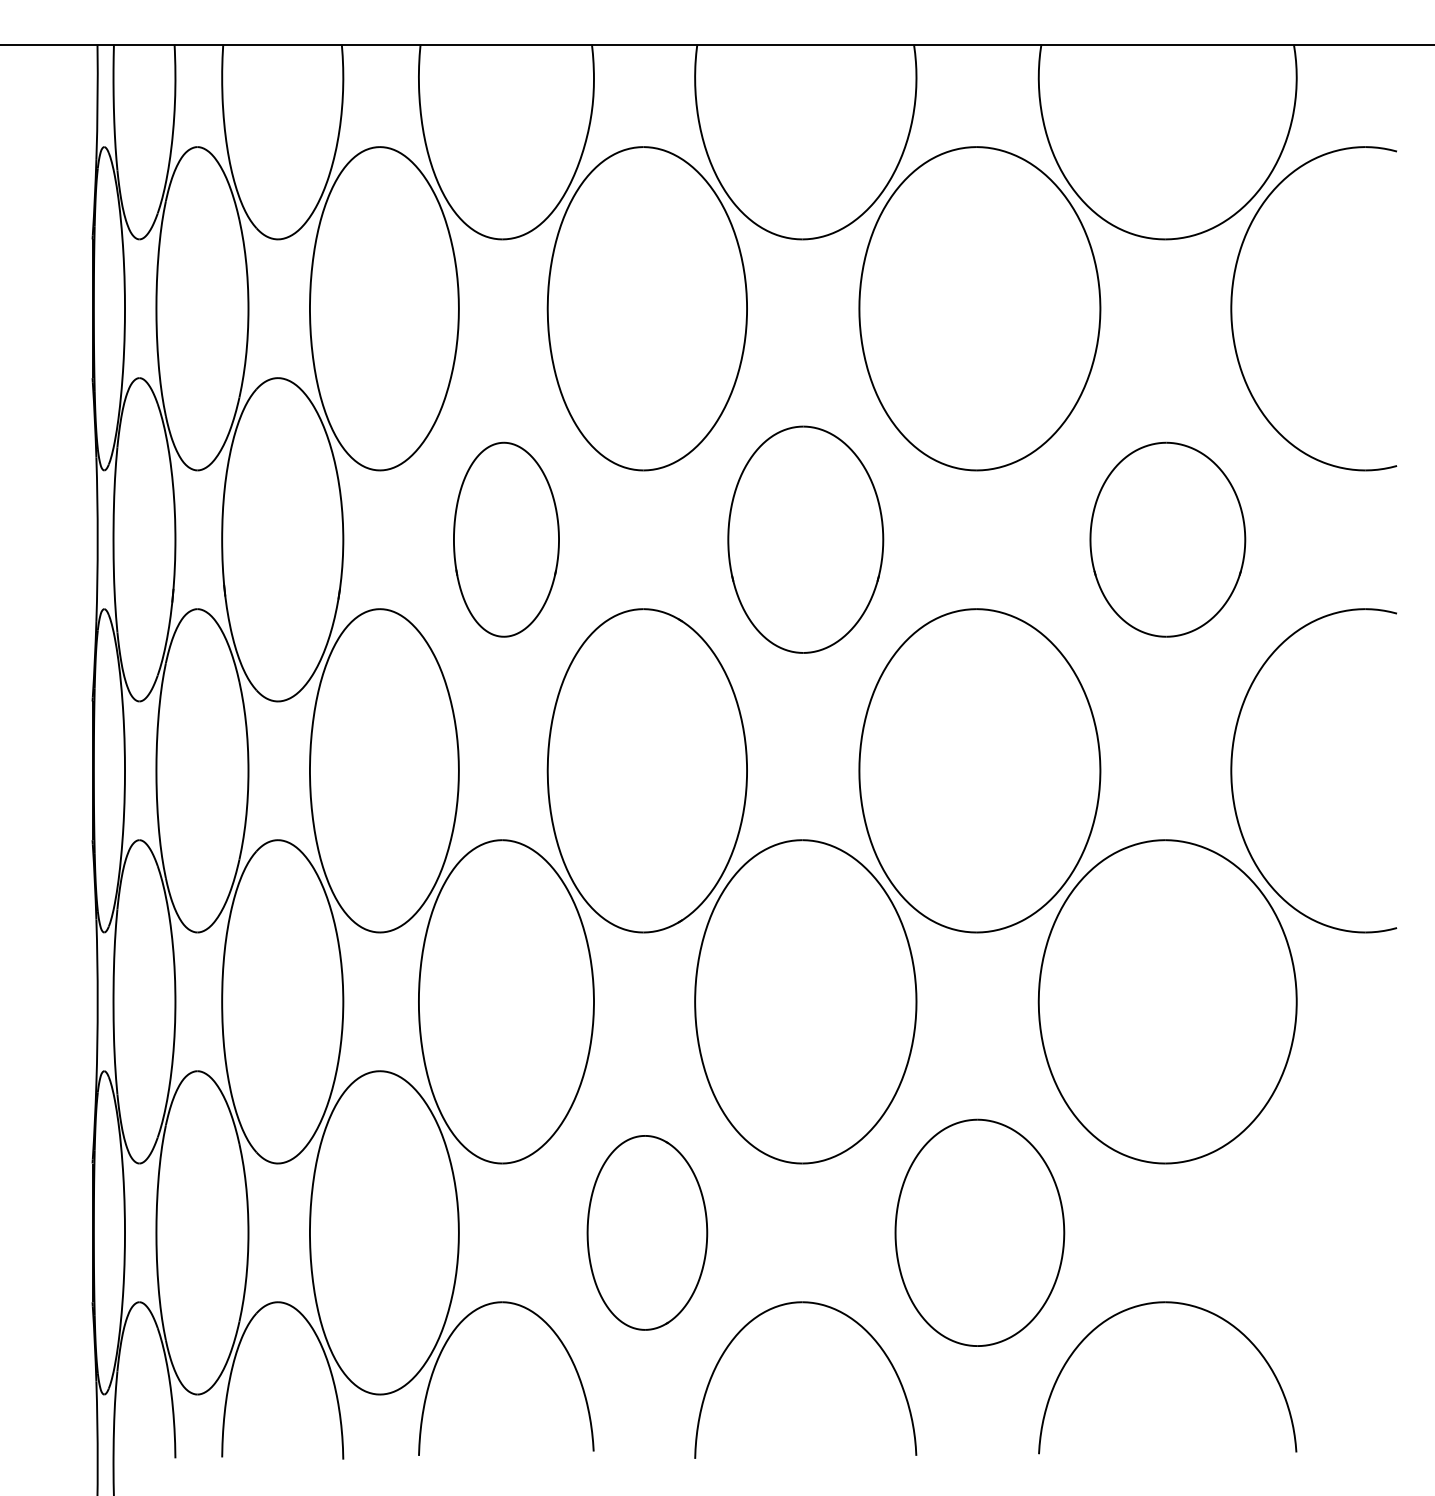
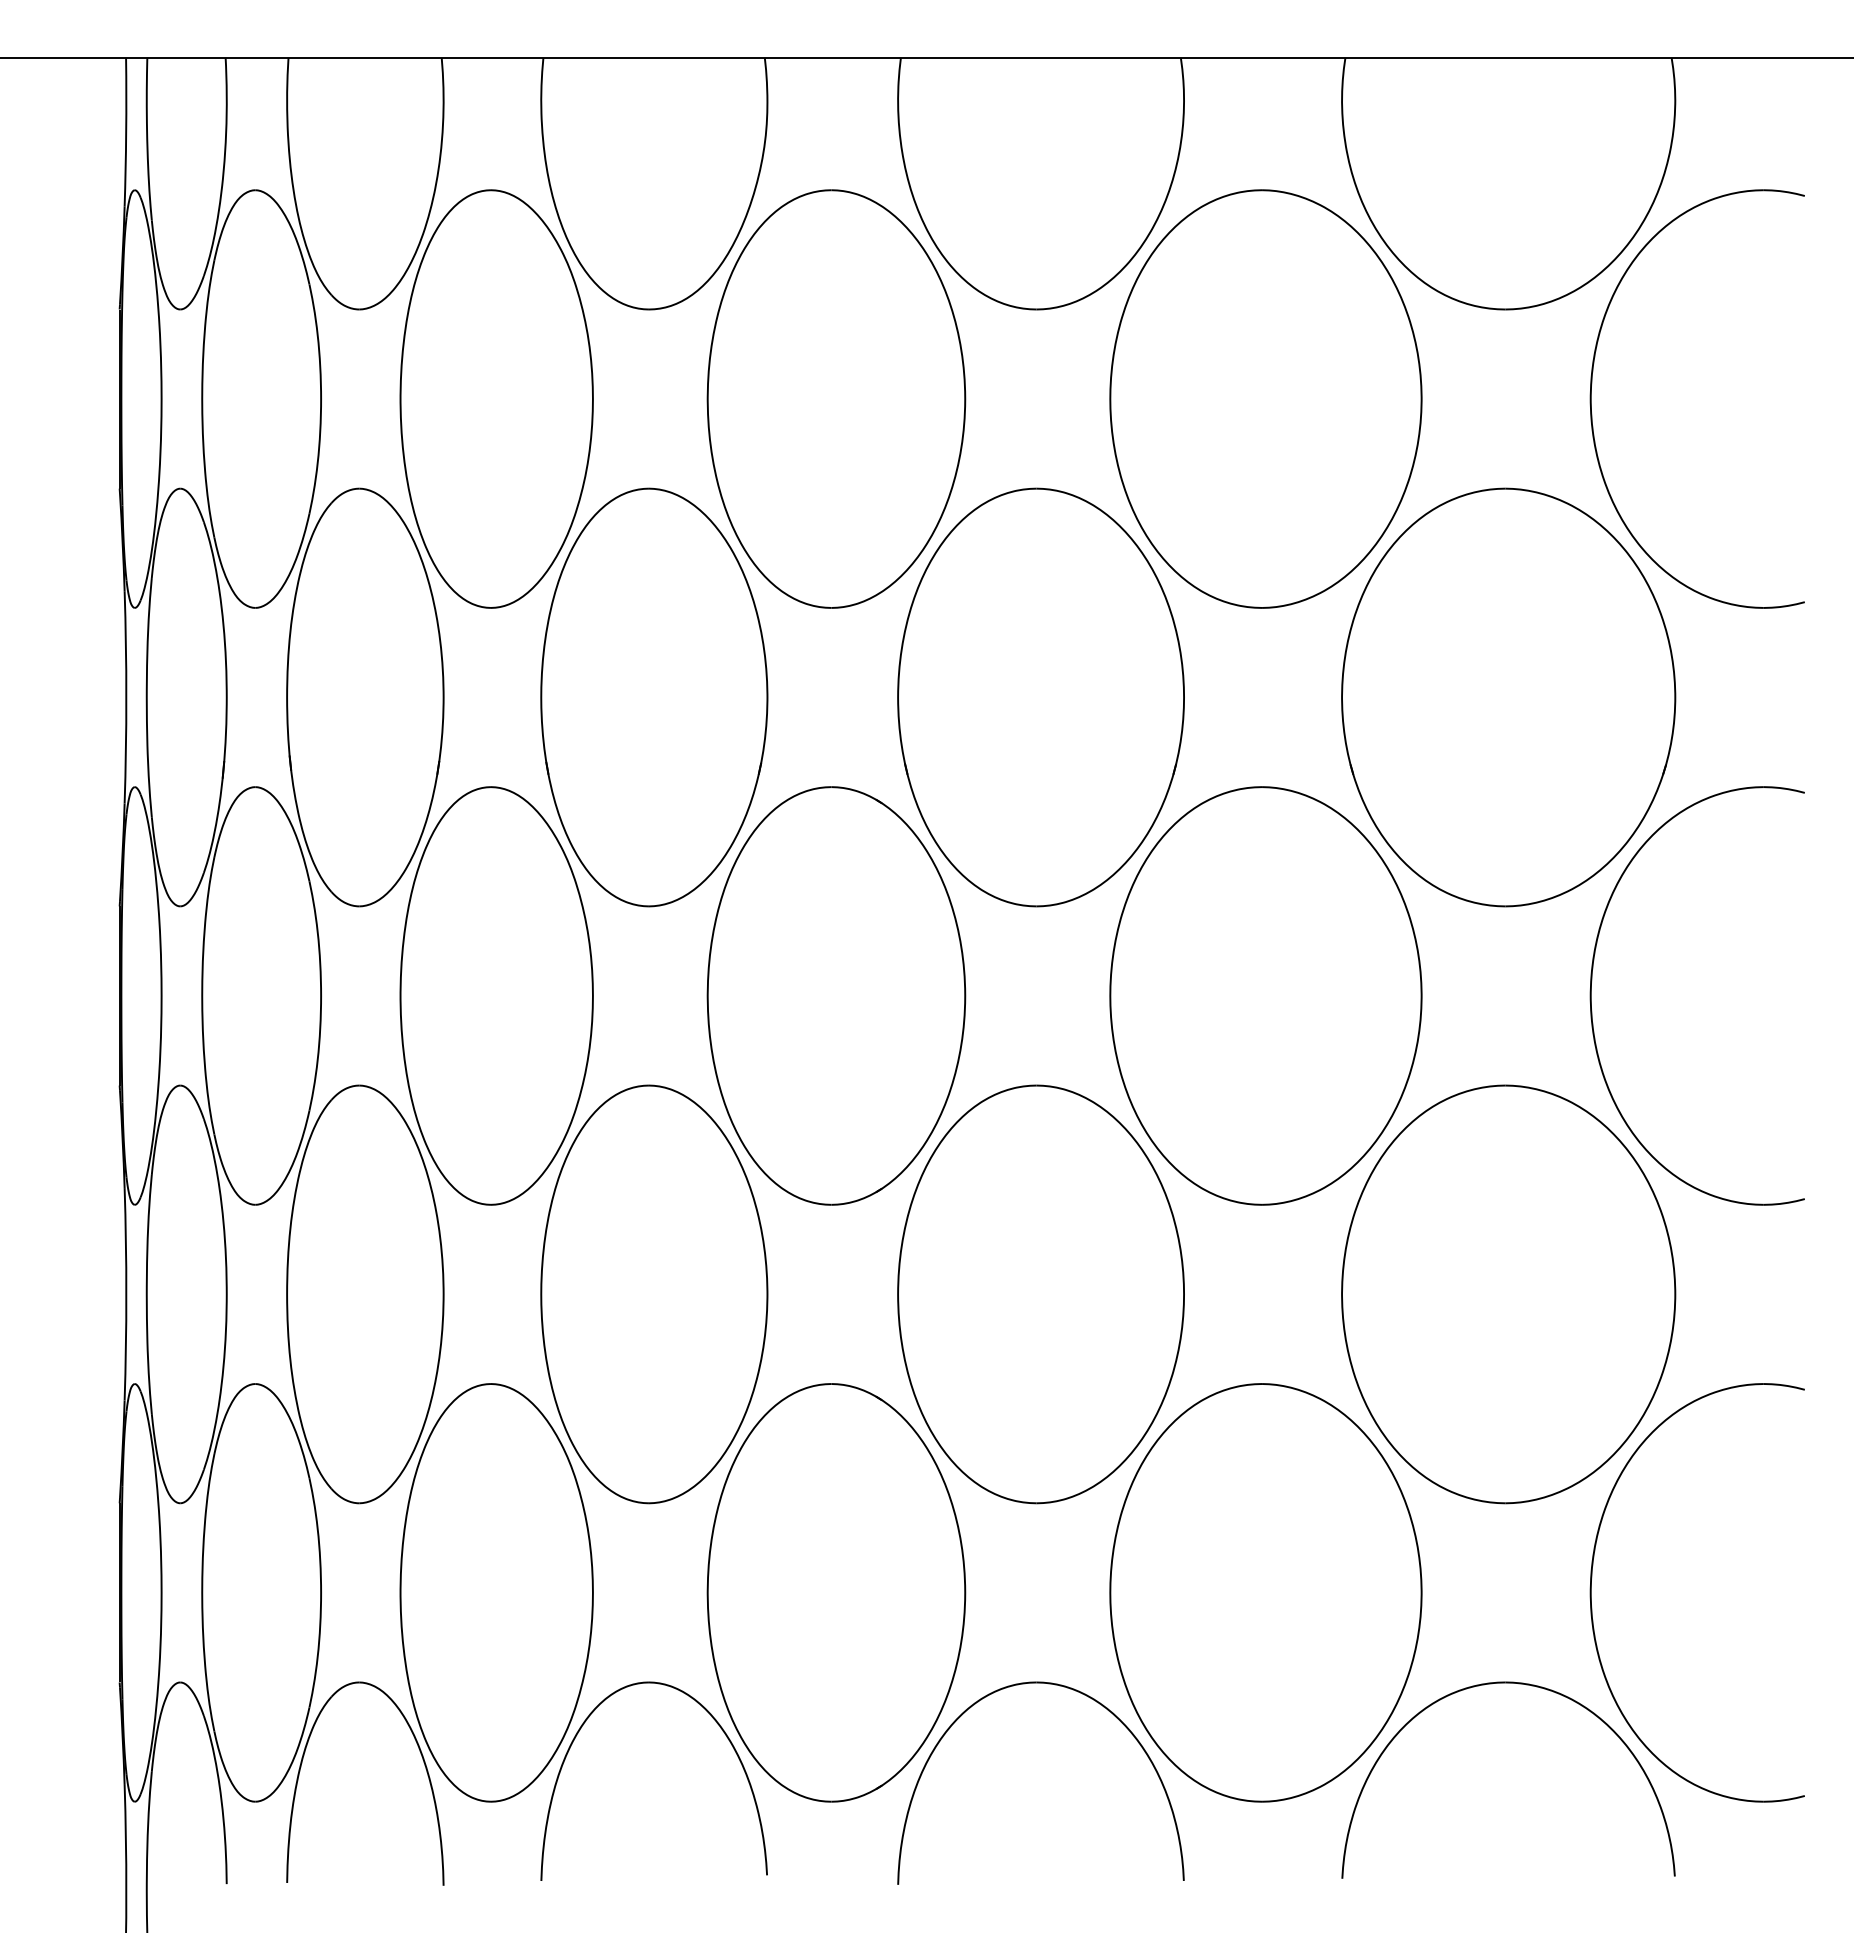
part: (506, 539) -> (654, 697), size x1.67
part: (805, 539) -> (1040, 697), size x1.43
part: (1167, 539) -> (1508, 697), size x1.67
part: (647, 1232) -> (836, 1592), size x1.67
part: (979, 1232) -> (1265, 1592), size x1.43
part: (1231, 1232) -> (1591, 1592), added

